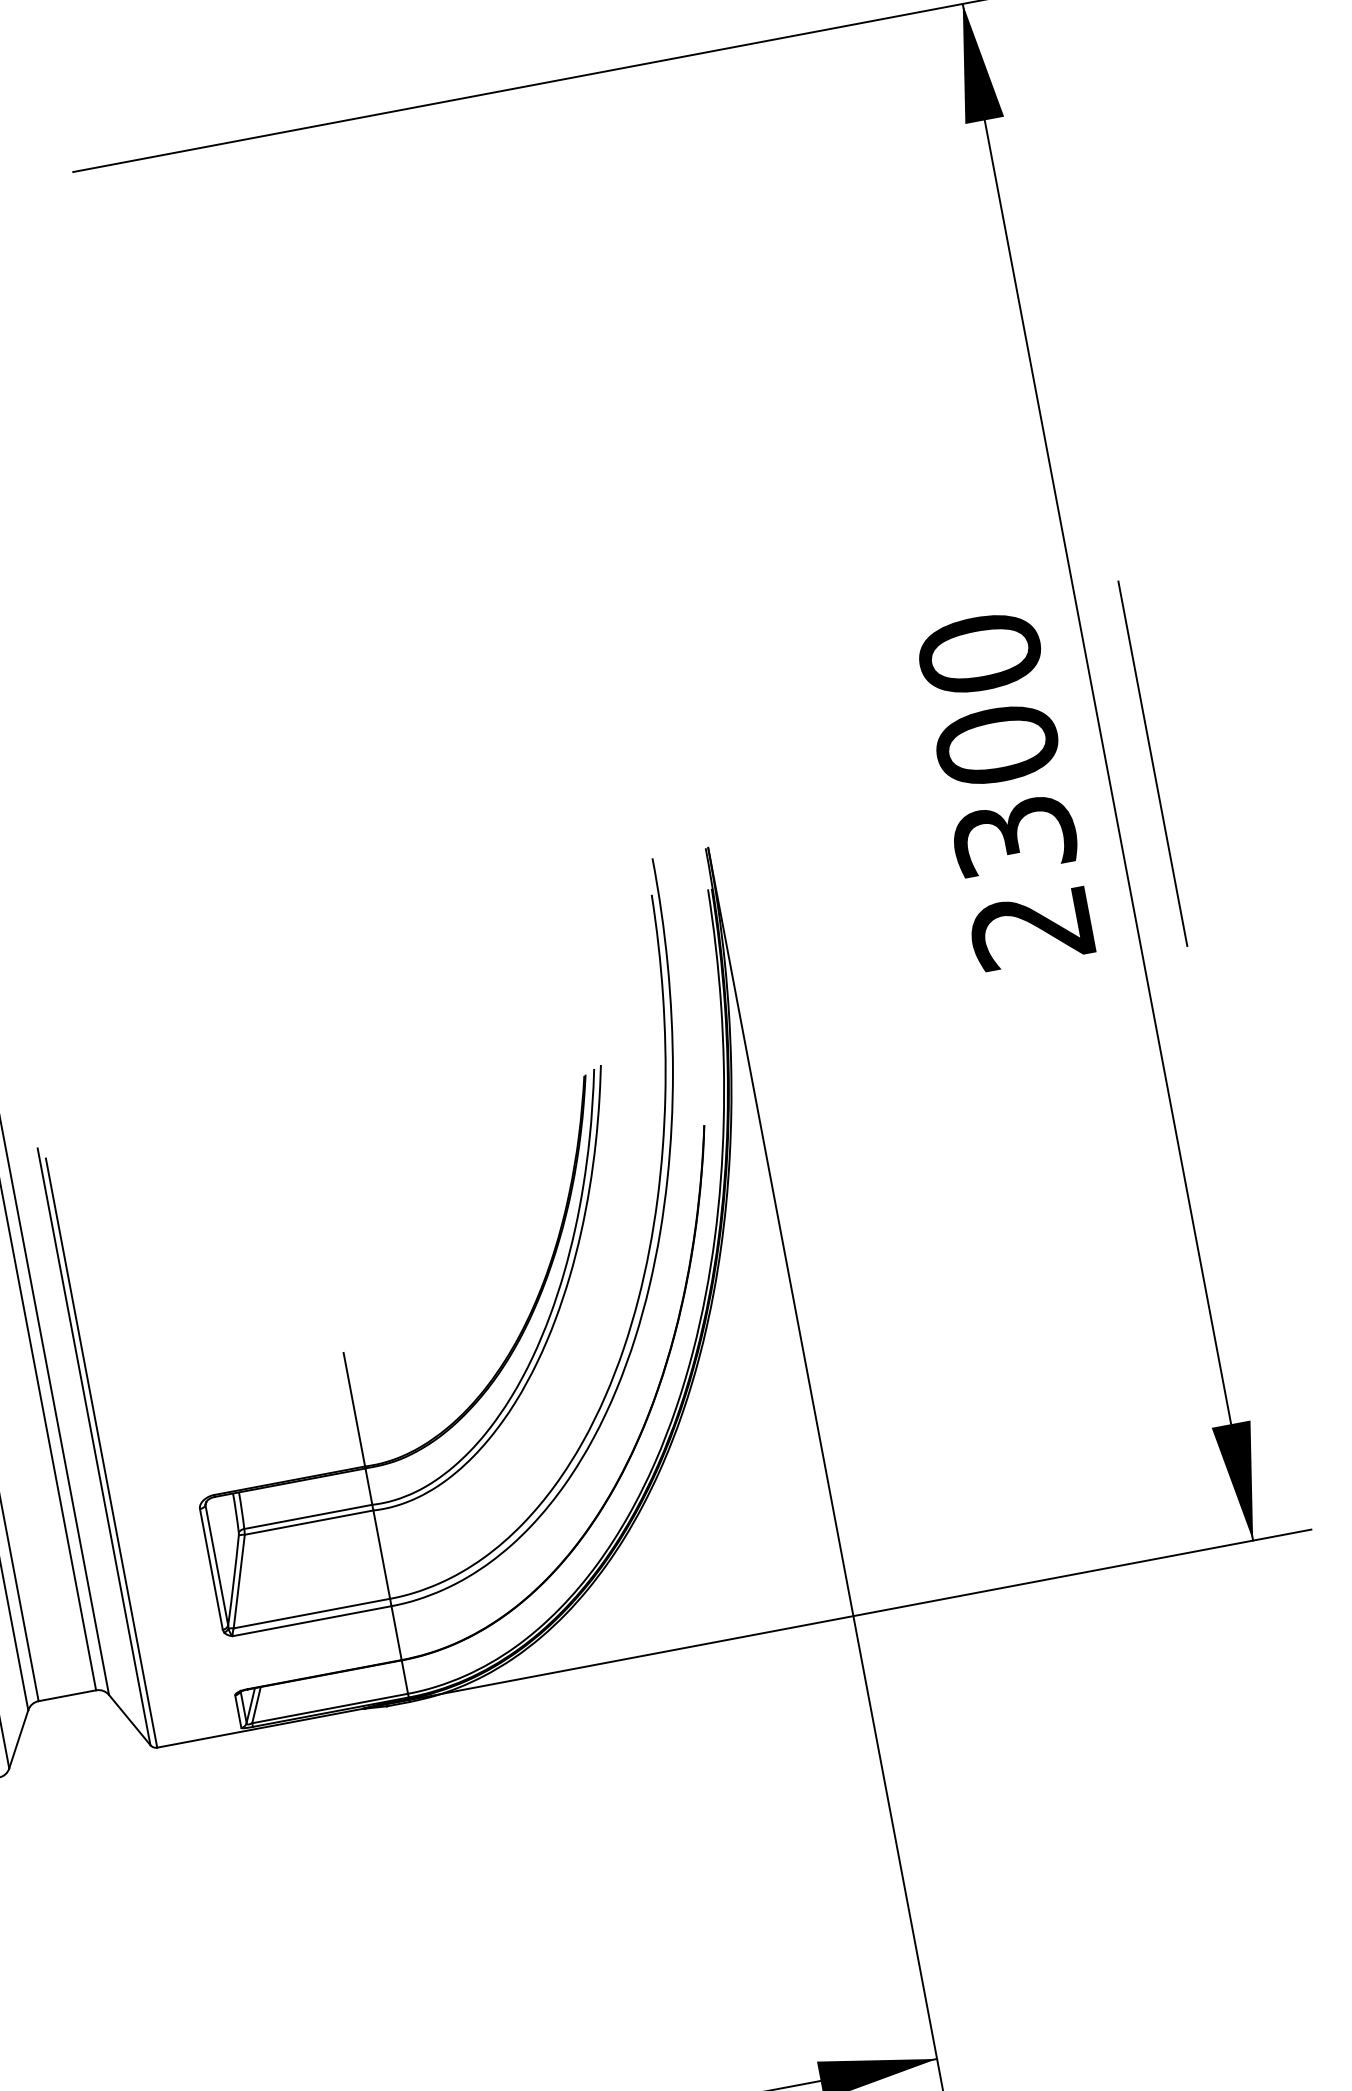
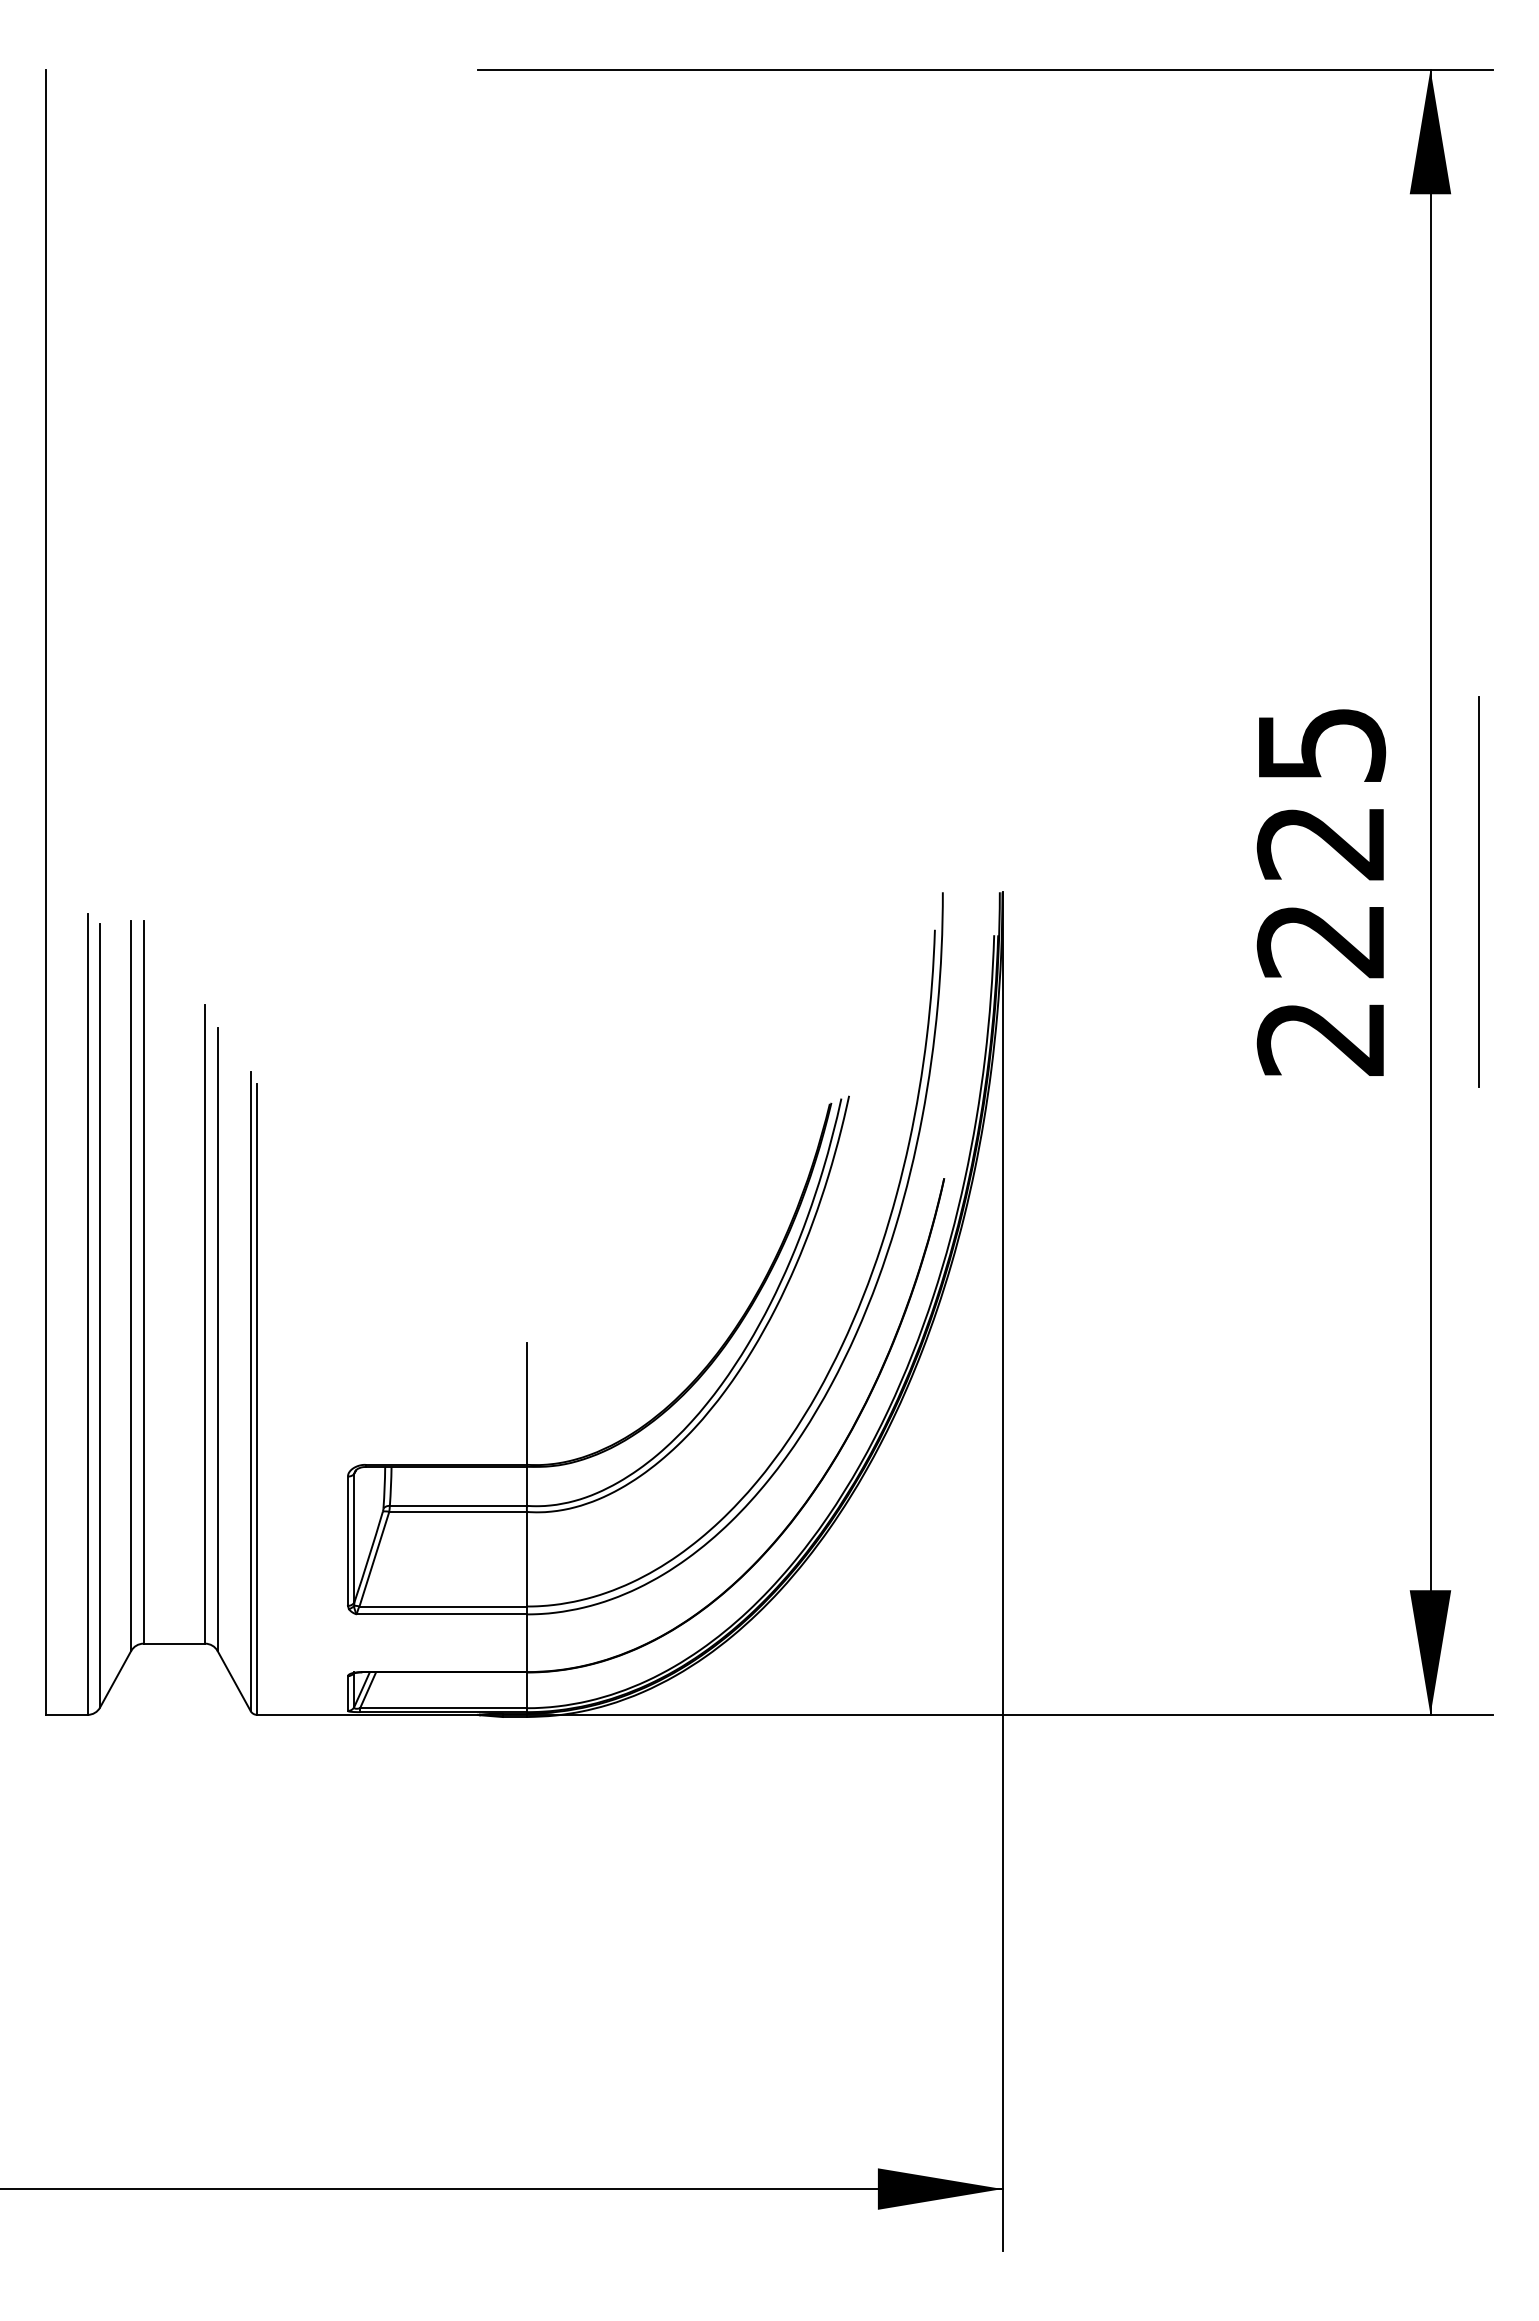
text: (997, 745) -> (1321, 842), 2300 -> 2225

